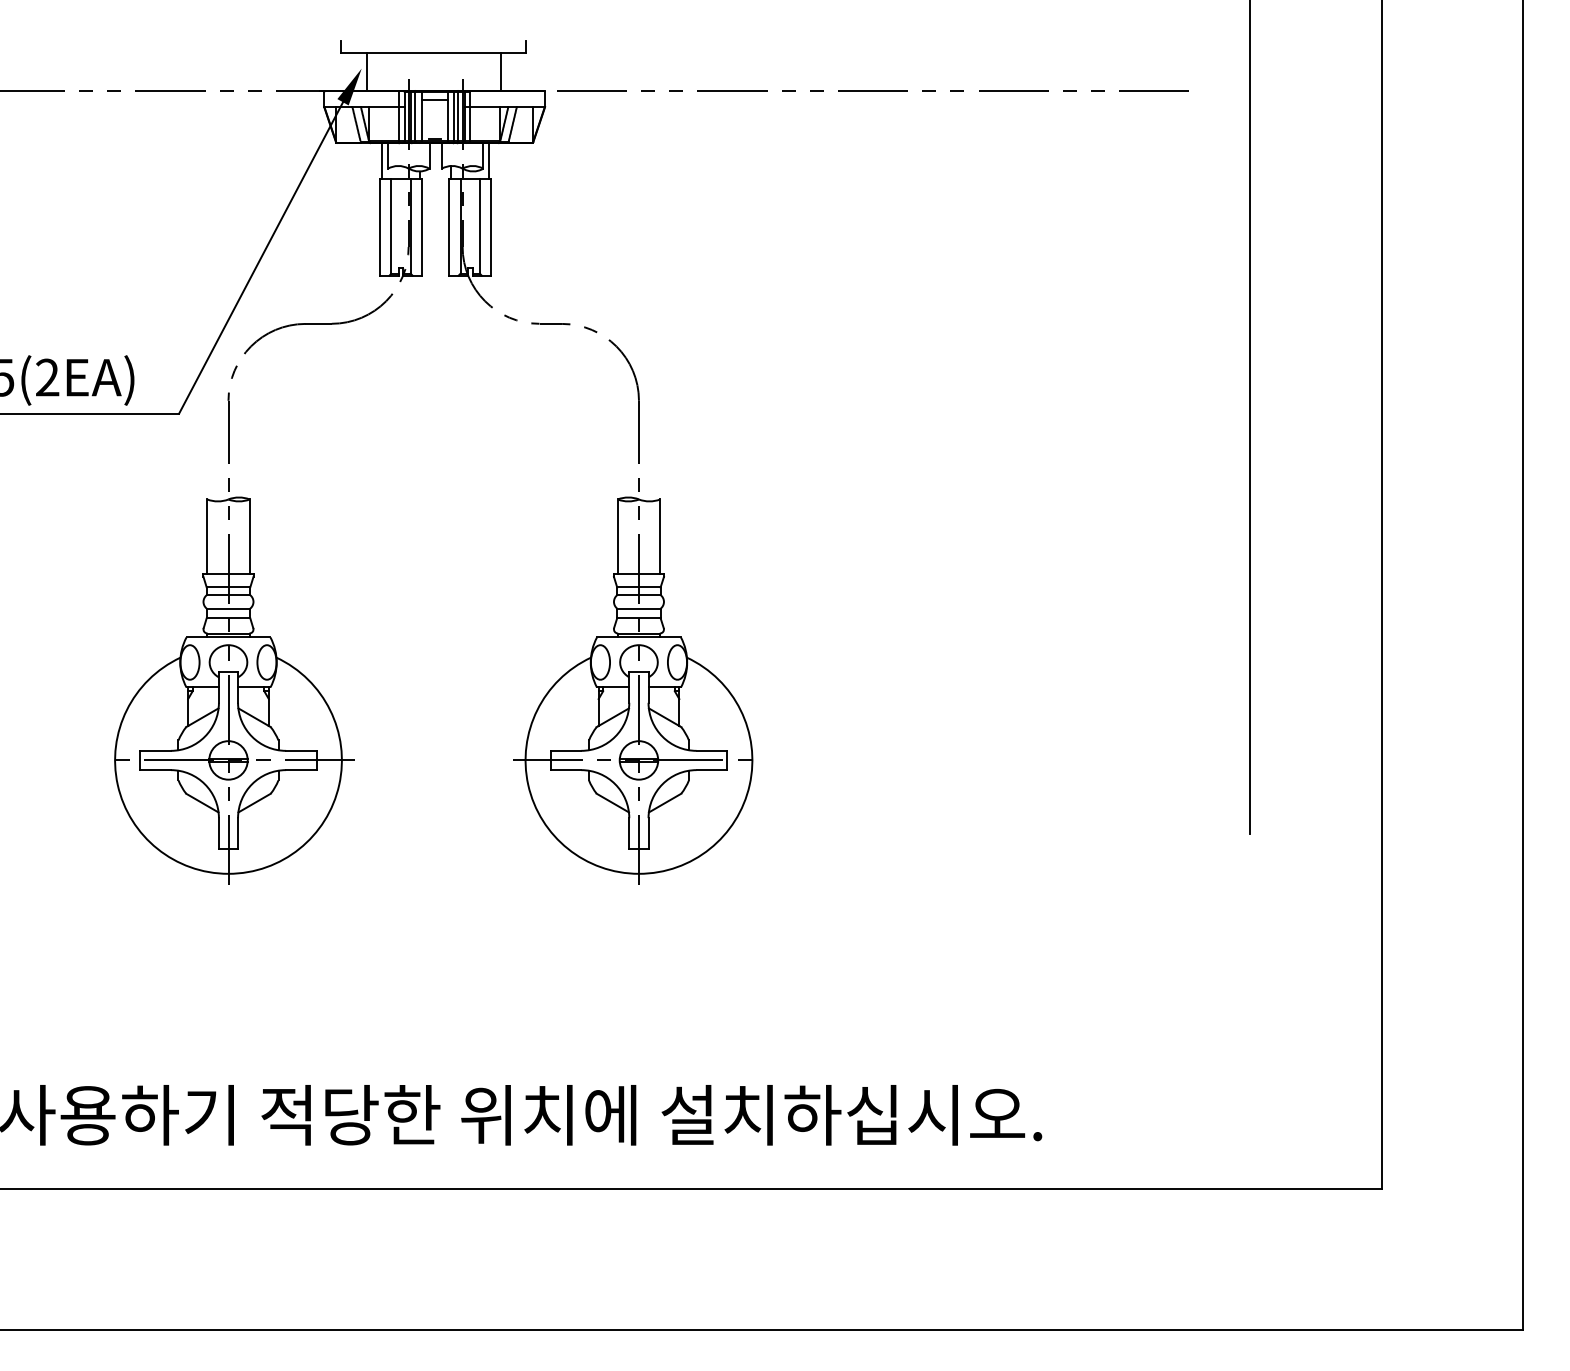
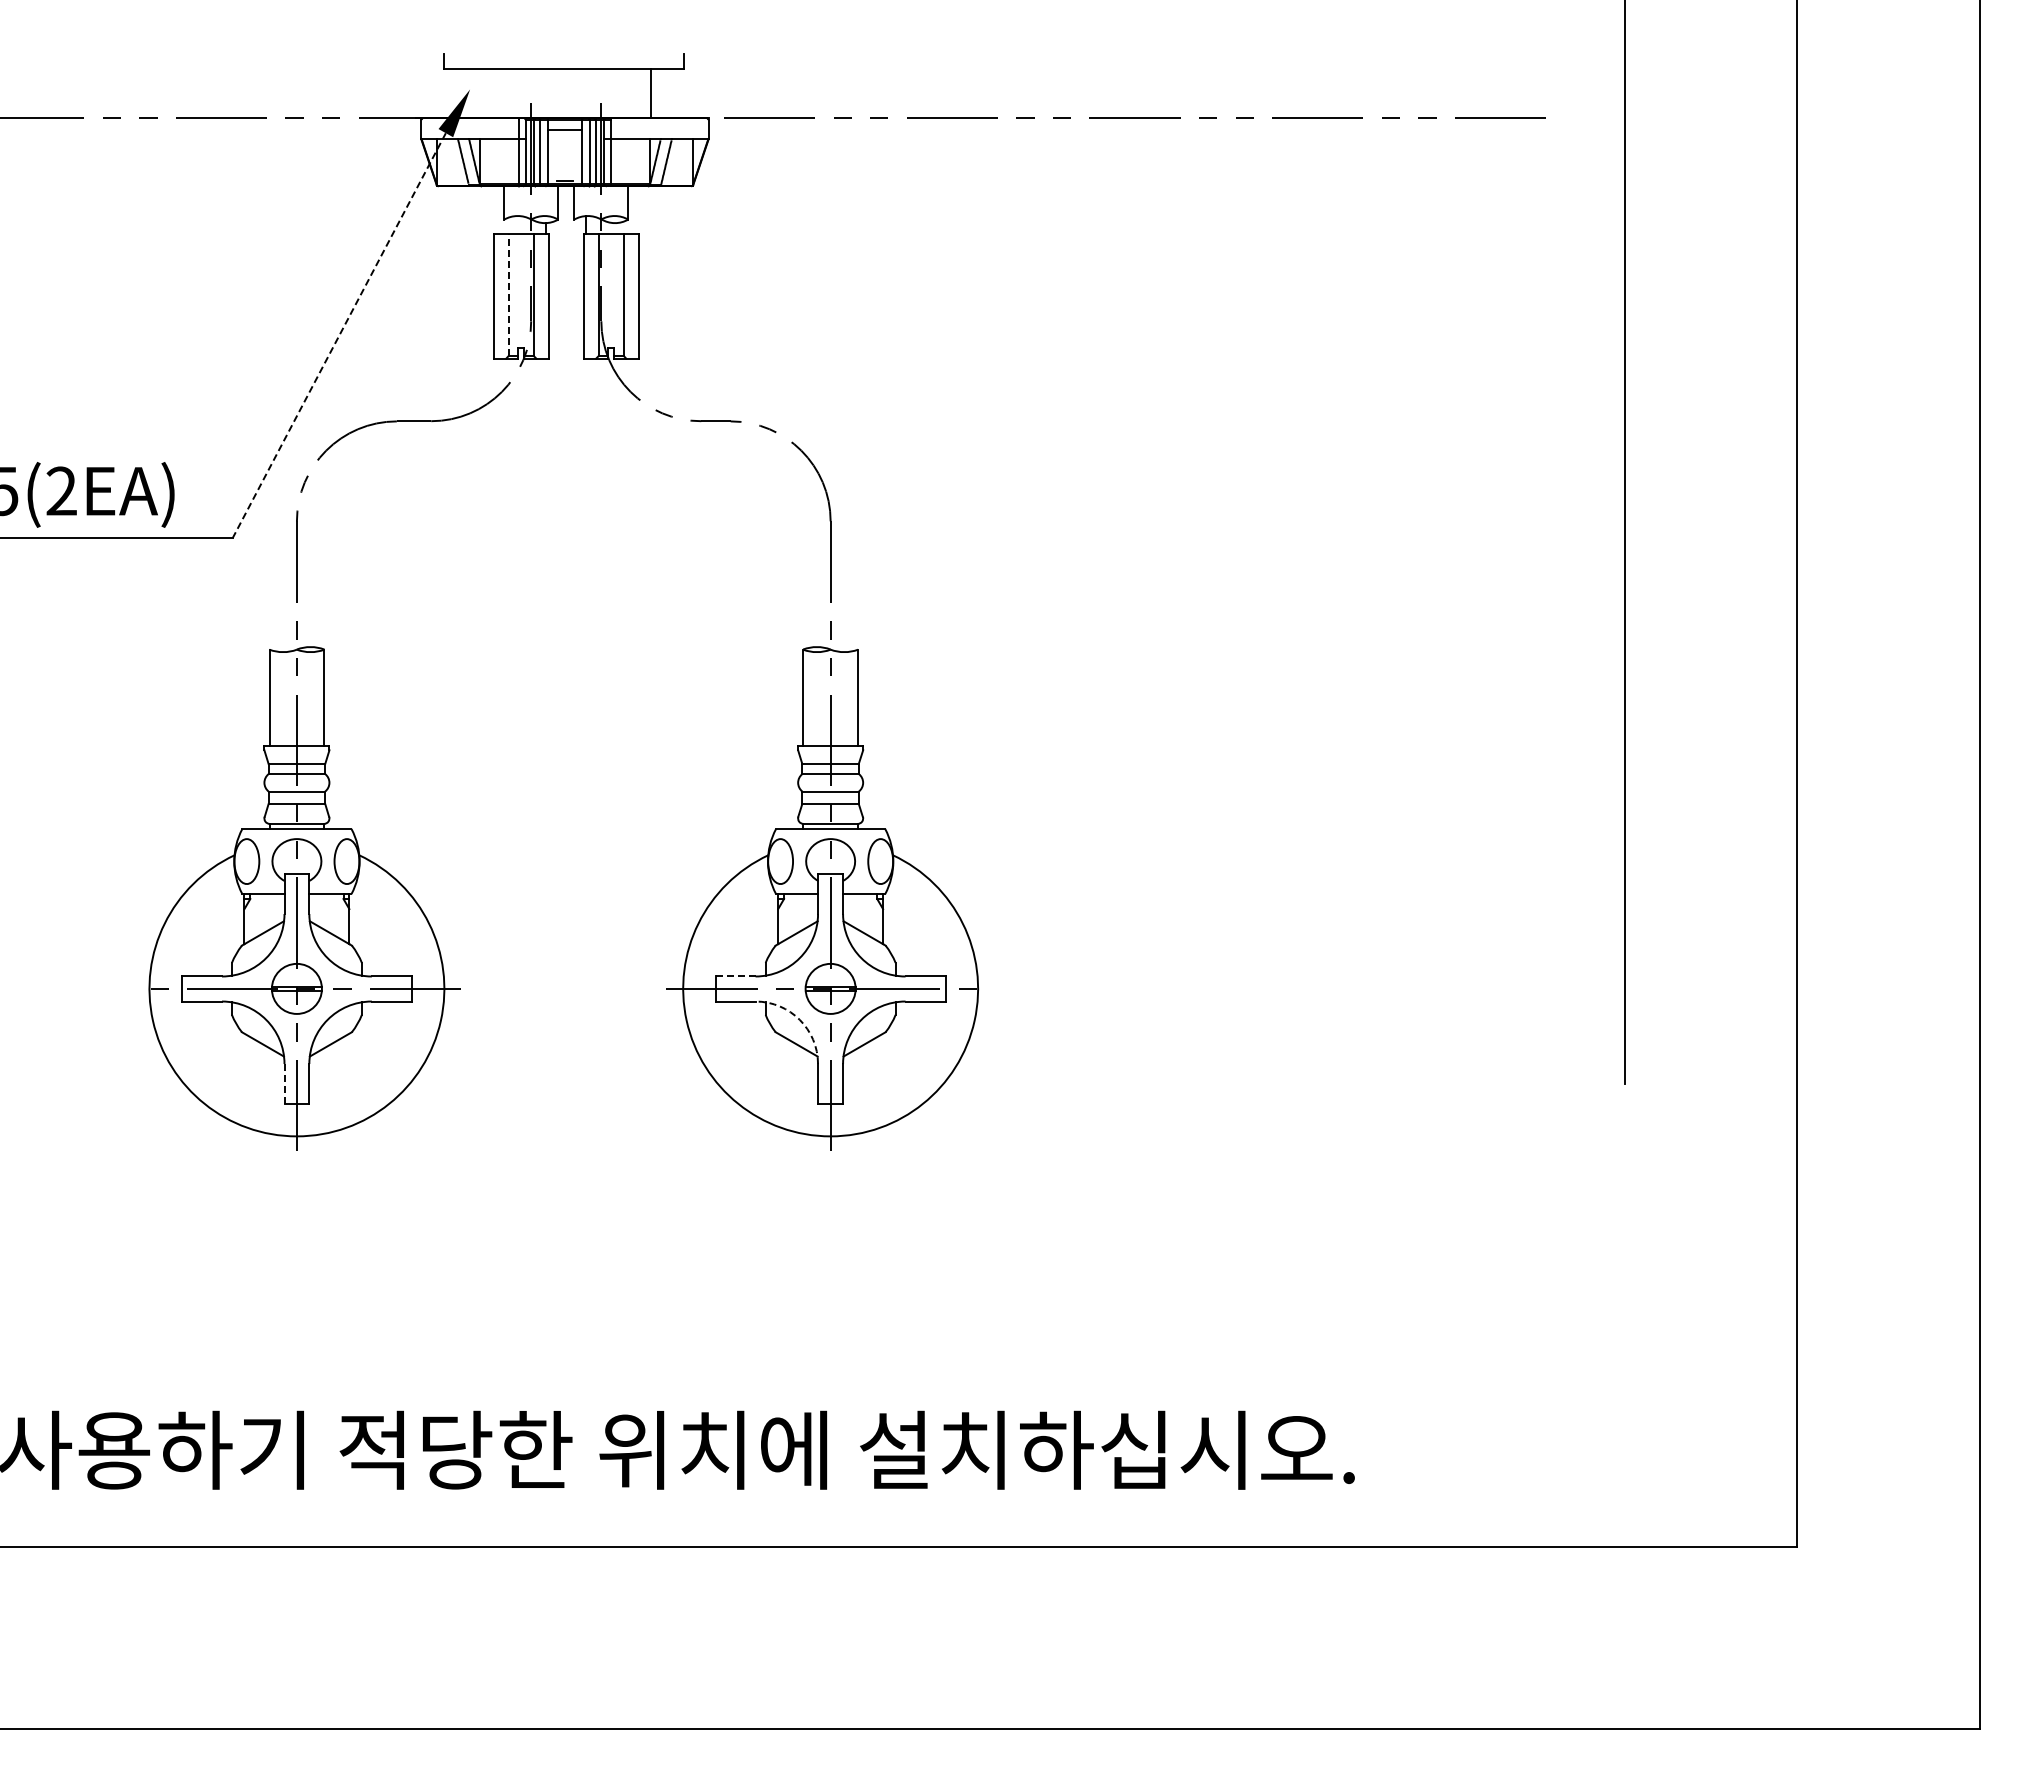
line: (366, 71) -> (476, 93), removed
line: (381, 160) -> (496, 209), removed
line: (489, 160) -> (636, 209), removed
line: (391, 226) -> (508, 294), solid -> dashed
line: (261, 257) -> (339, 335), solid -> dashed
line: (565, 750) -> (735, 976), solid -> dashed
arc: (615, 783) -> (799, 1019), solid -> dashed
line: (218, 833) -> (284, 1083), solid -> dashed

